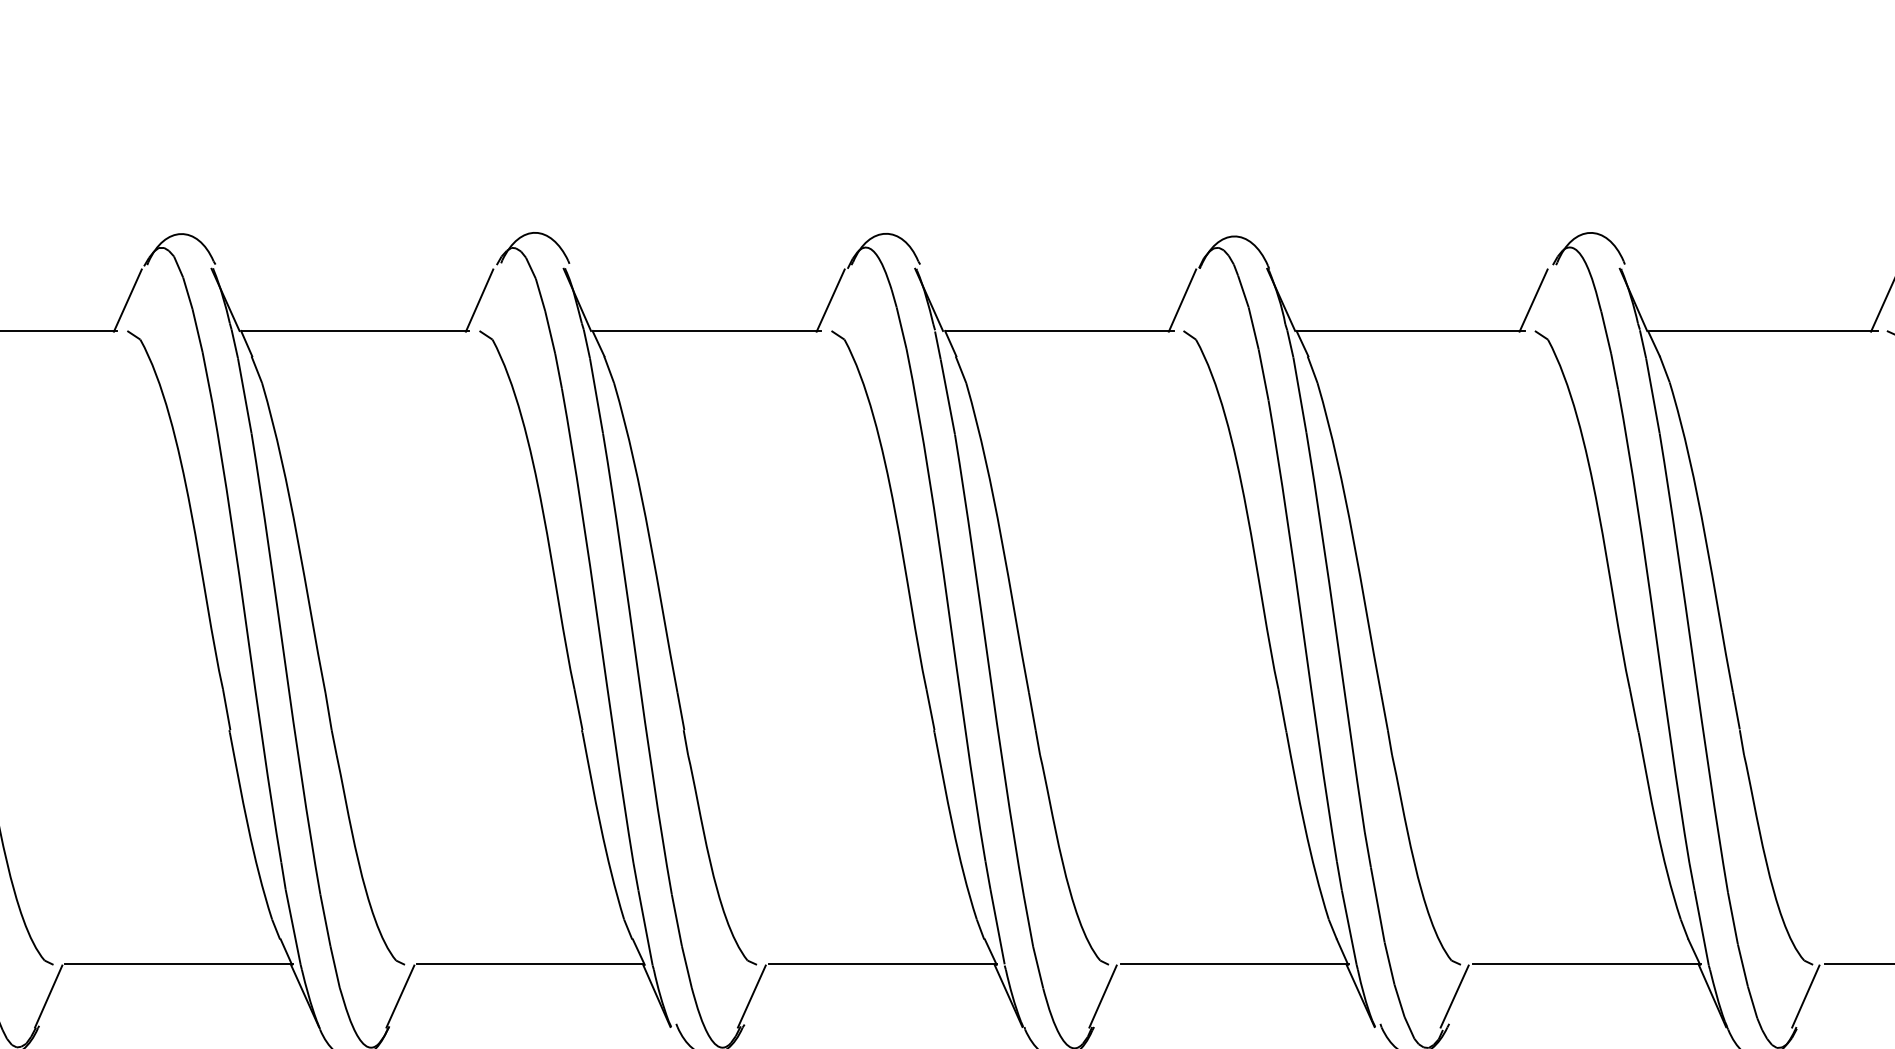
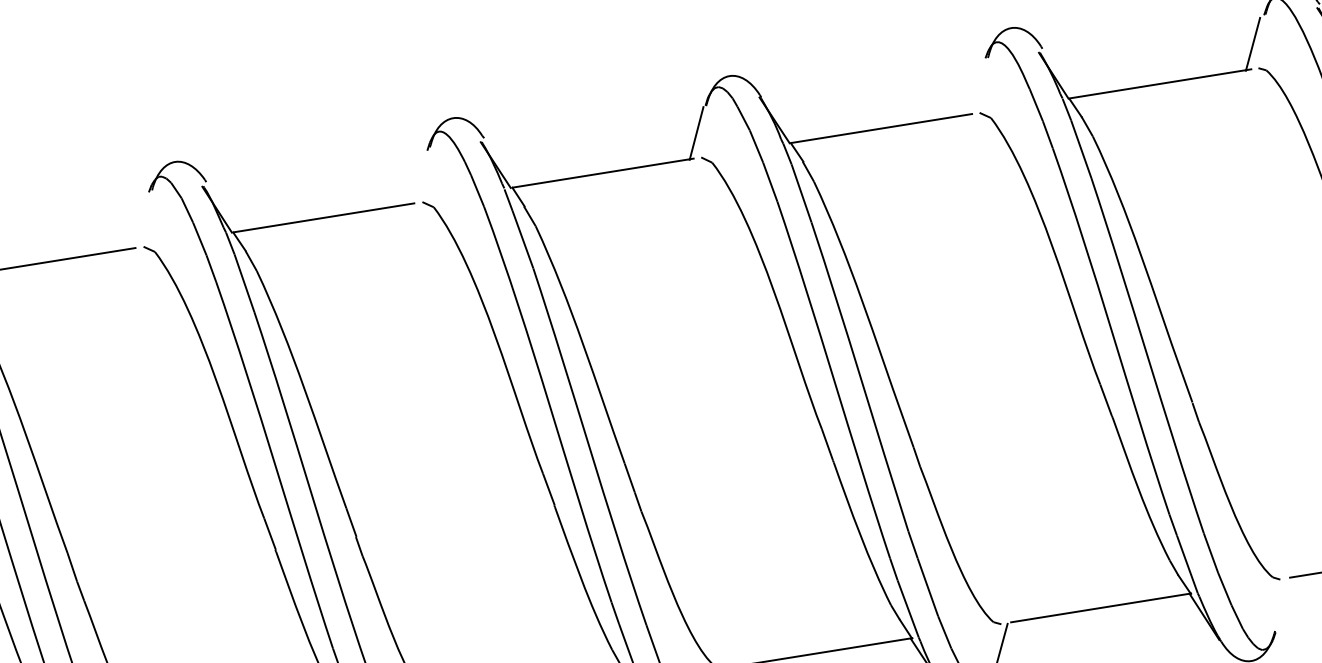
line: (479, 300) -> (139, 222), removed
line: (830, 300) -> (417, 178), removed
line: (1533, 300) -> (974, 88), removed
line: (1805, 996) -> (1278, 605), removed

